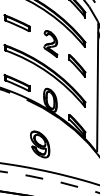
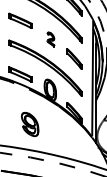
part: (50, 43) -> (50, 39), size x0.6
part: (40, 144) -> (30, 124), moved

